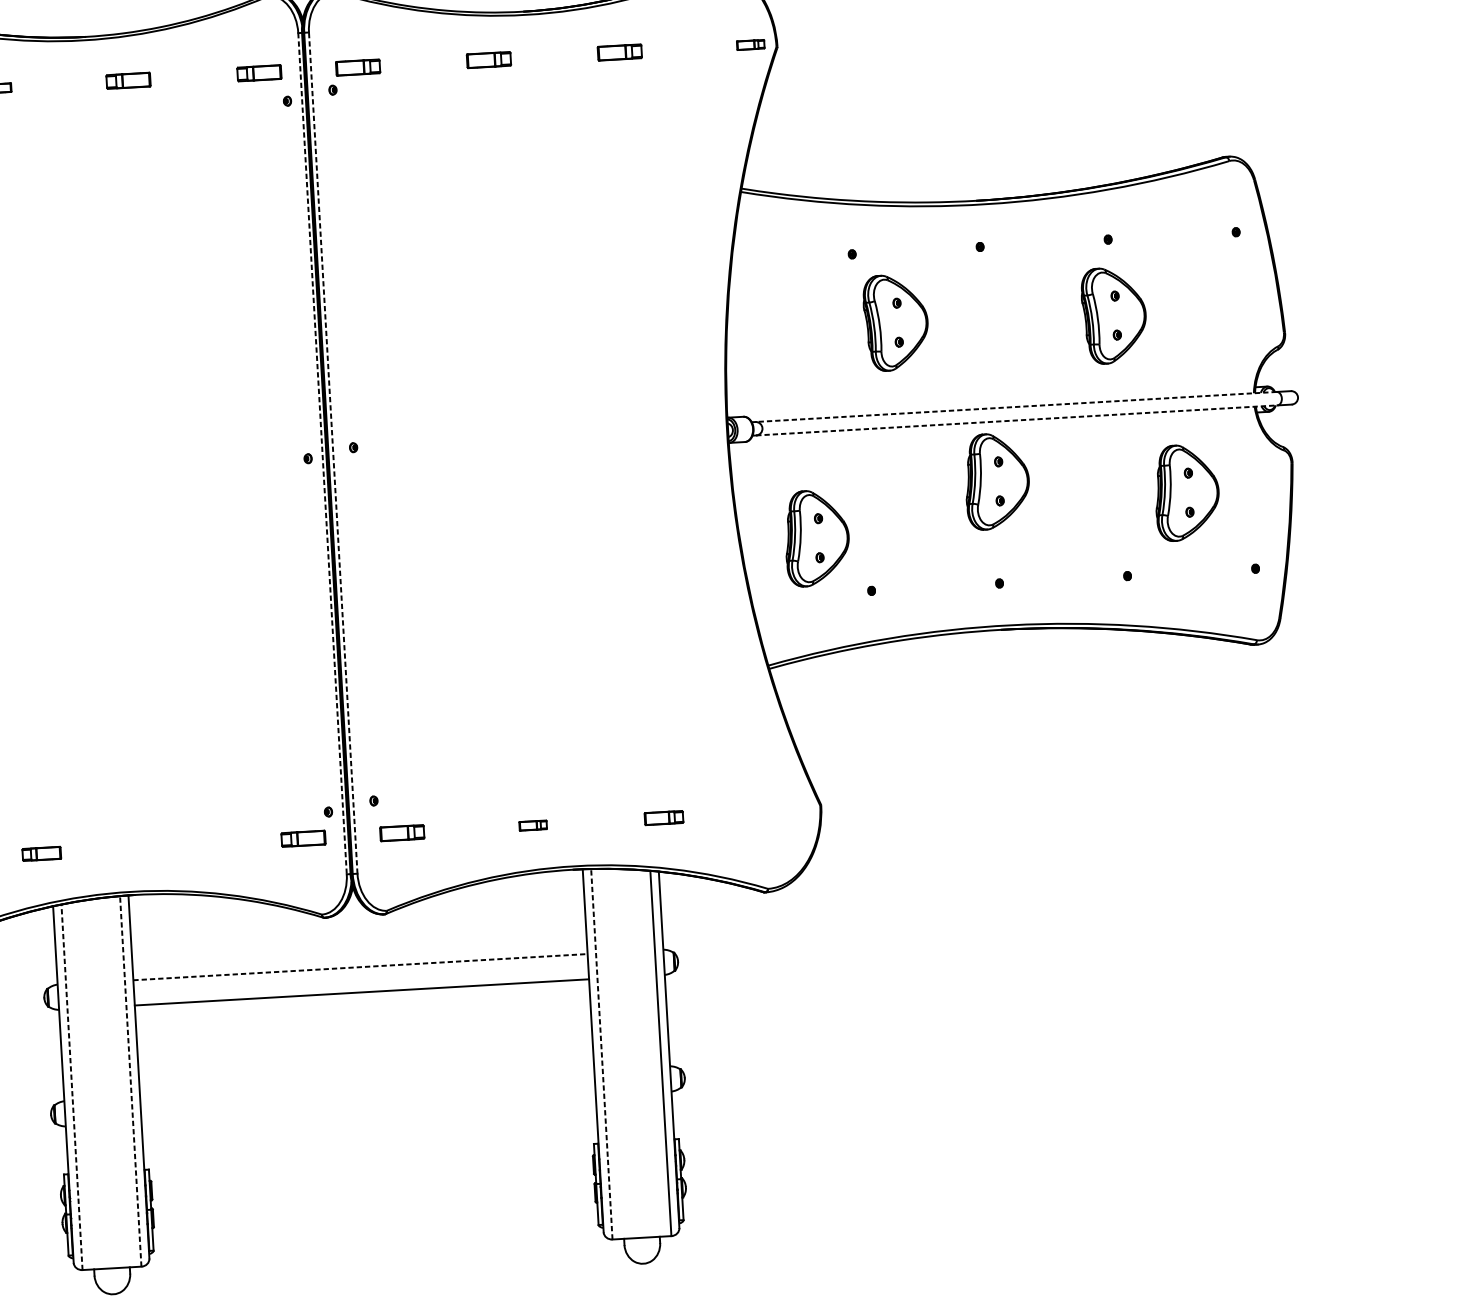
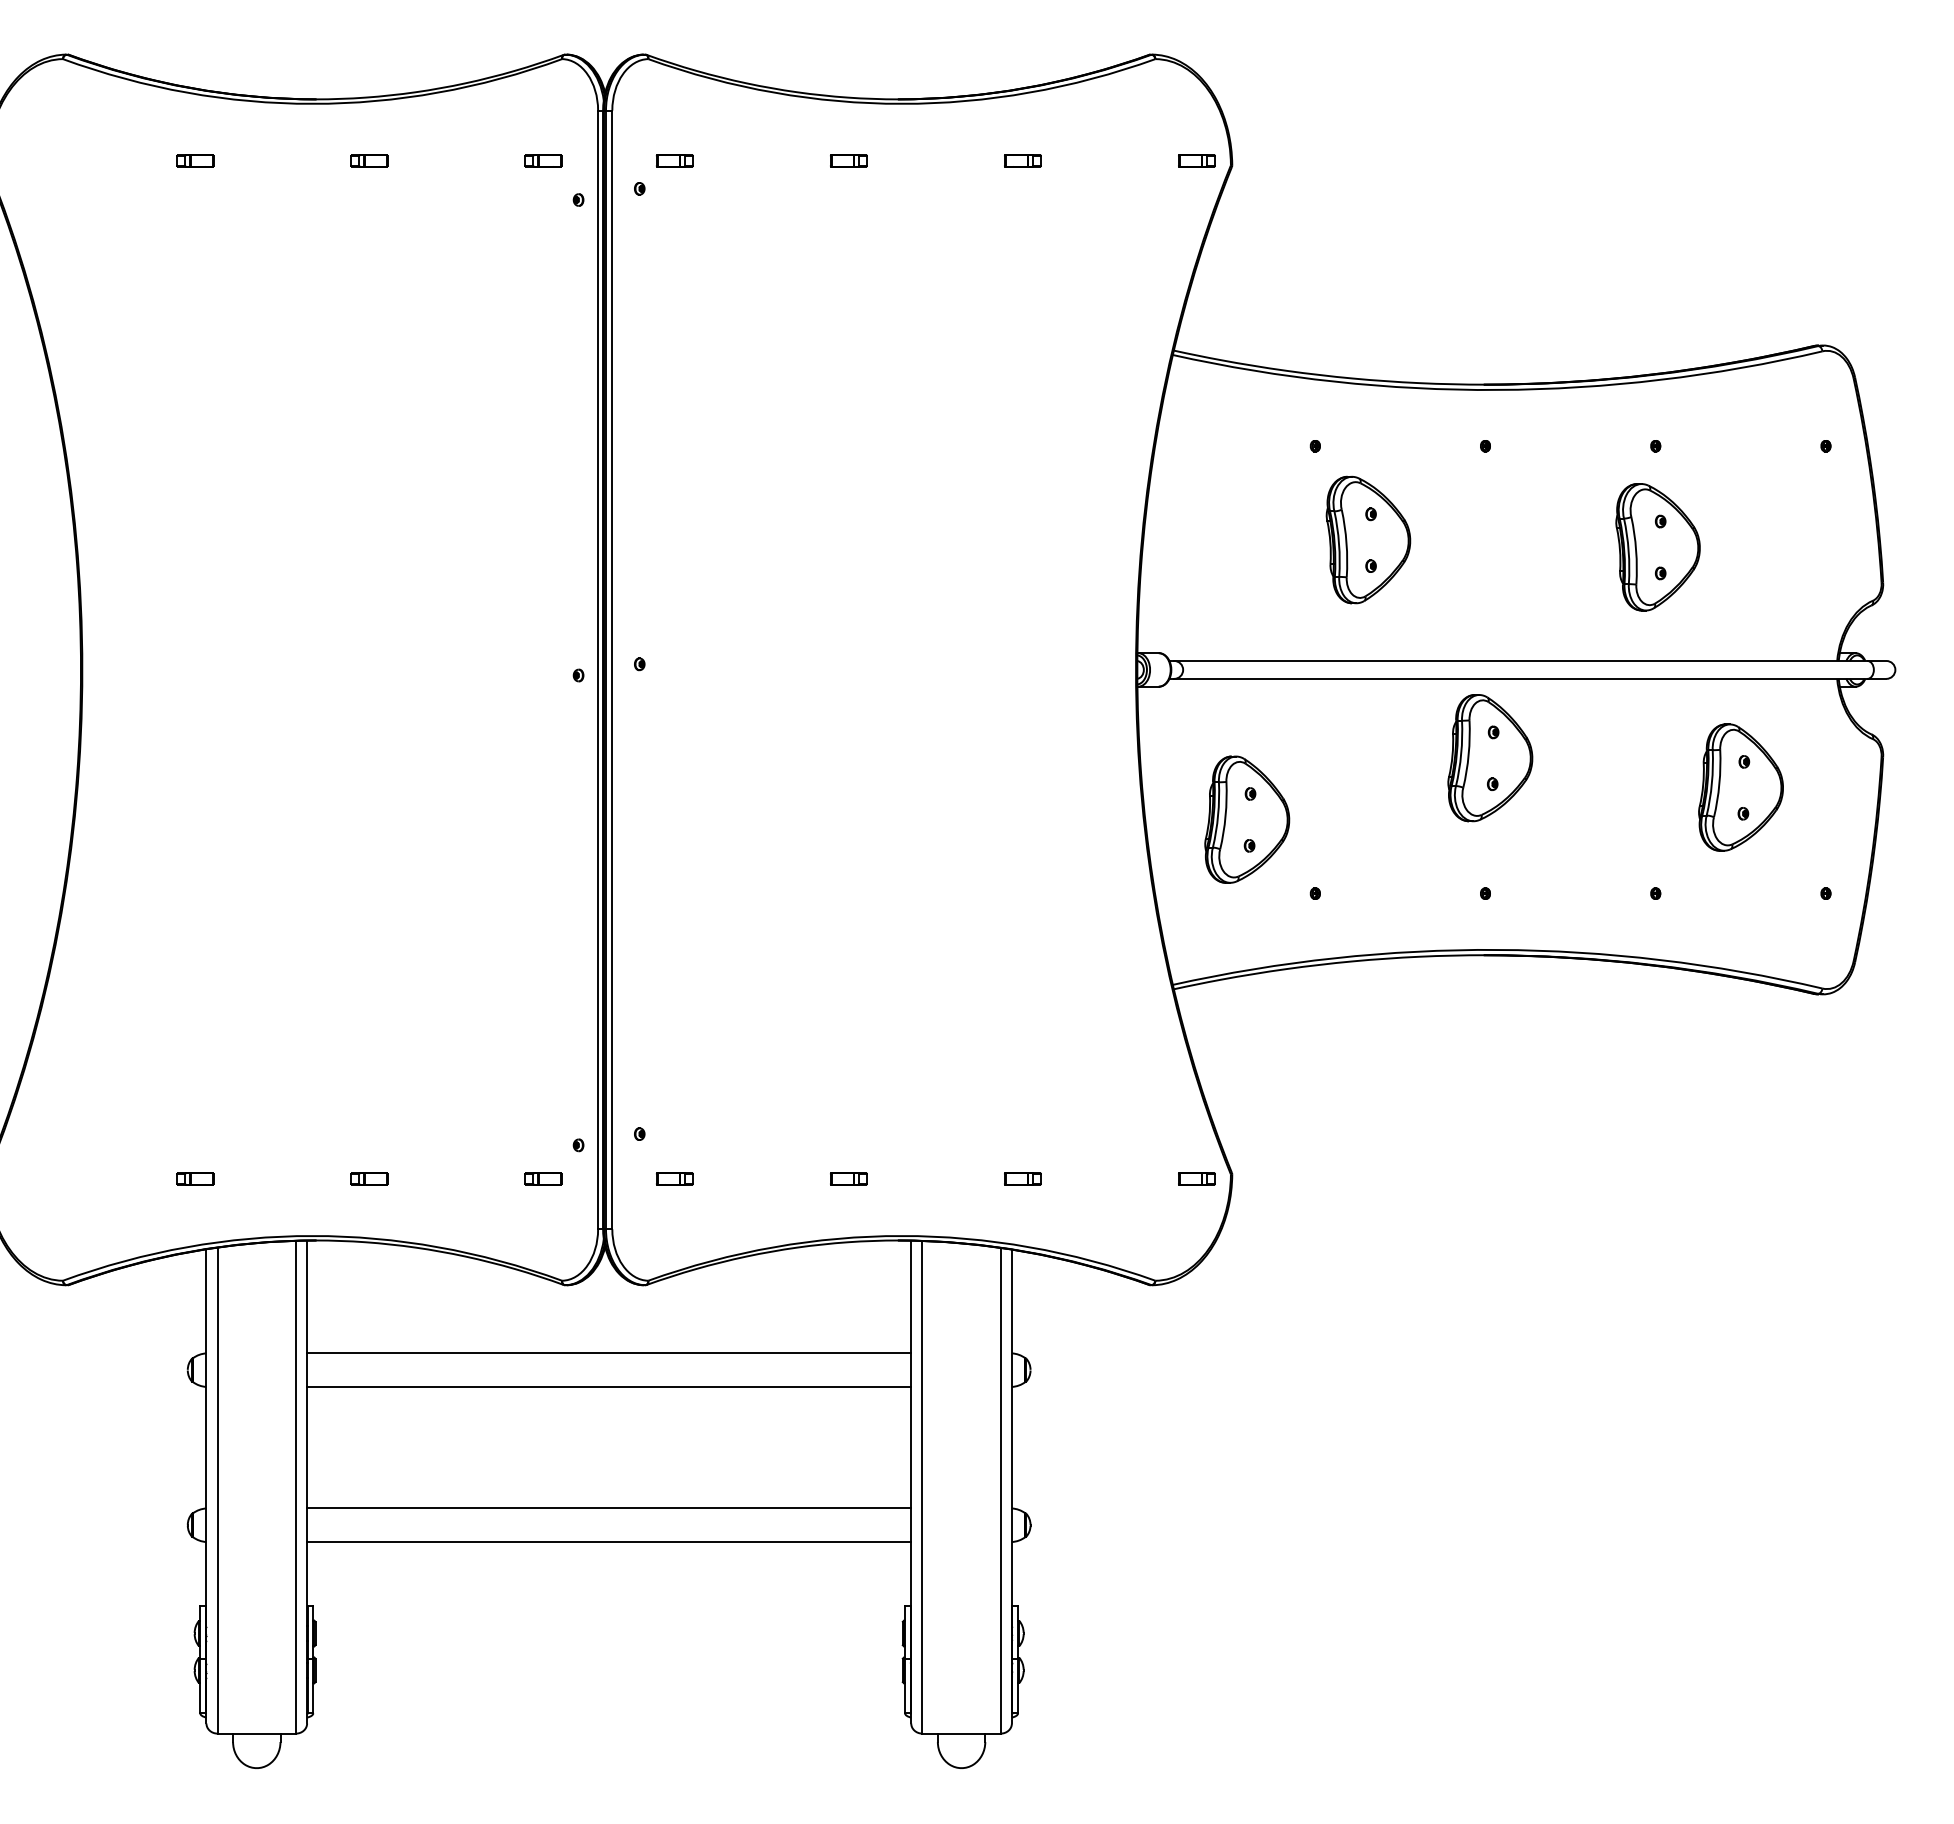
part: (619, 52) -> (1022, 160), size x0.62
part: (488, 59) -> (848, 160), size x0.62
part: (357, 67) -> (674, 160), size x0.62
part: (259, 73) -> (543, 160), size x0.62
part: (128, 80) -> (369, 160), size x0.62
line: (1015, 406) -> (1520, 660), dashed -> solid
line: (1016, 420) -> (1520, 678), dashed -> solid
line: (333, 452) -> (612, 669), dashed -> solid
line: (322, 454) -> (598, 670), dashed -> solid
part: (794, 810) -> (1196, 1178), added
part: (663, 817) -> (1022, 1178), size x0.71
part: (402, 832) -> (674, 1178), size x0.62
part: (303, 838) -> (543, 1178), size x0.62
part: (172, 846) -> (369, 1178), added
part: (41, 853) -> (195, 1178), size x0.71
line: (360, 967) -> (609, 1353), dashed -> solid
line: (601, 1053) -> (922, 1486), dashed -> solid
line: (130, 1080) -> (295, 1486), dashed -> solid
line: (367, 1083) -> (609, 1508), added
line: (71, 1087) -> (217, 1490), dashed -> solid
line: (368, 1109) -> (609, 1542), added

